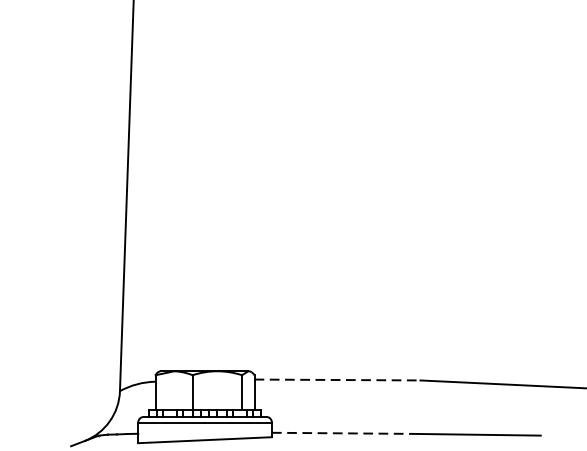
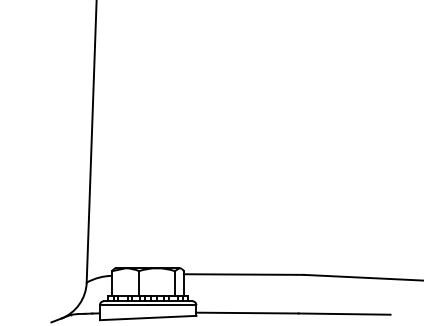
line: (337, 379) -> (243, 274), dashed -> solid
line: (344, 433) -> (248, 313), dashed -> solid

